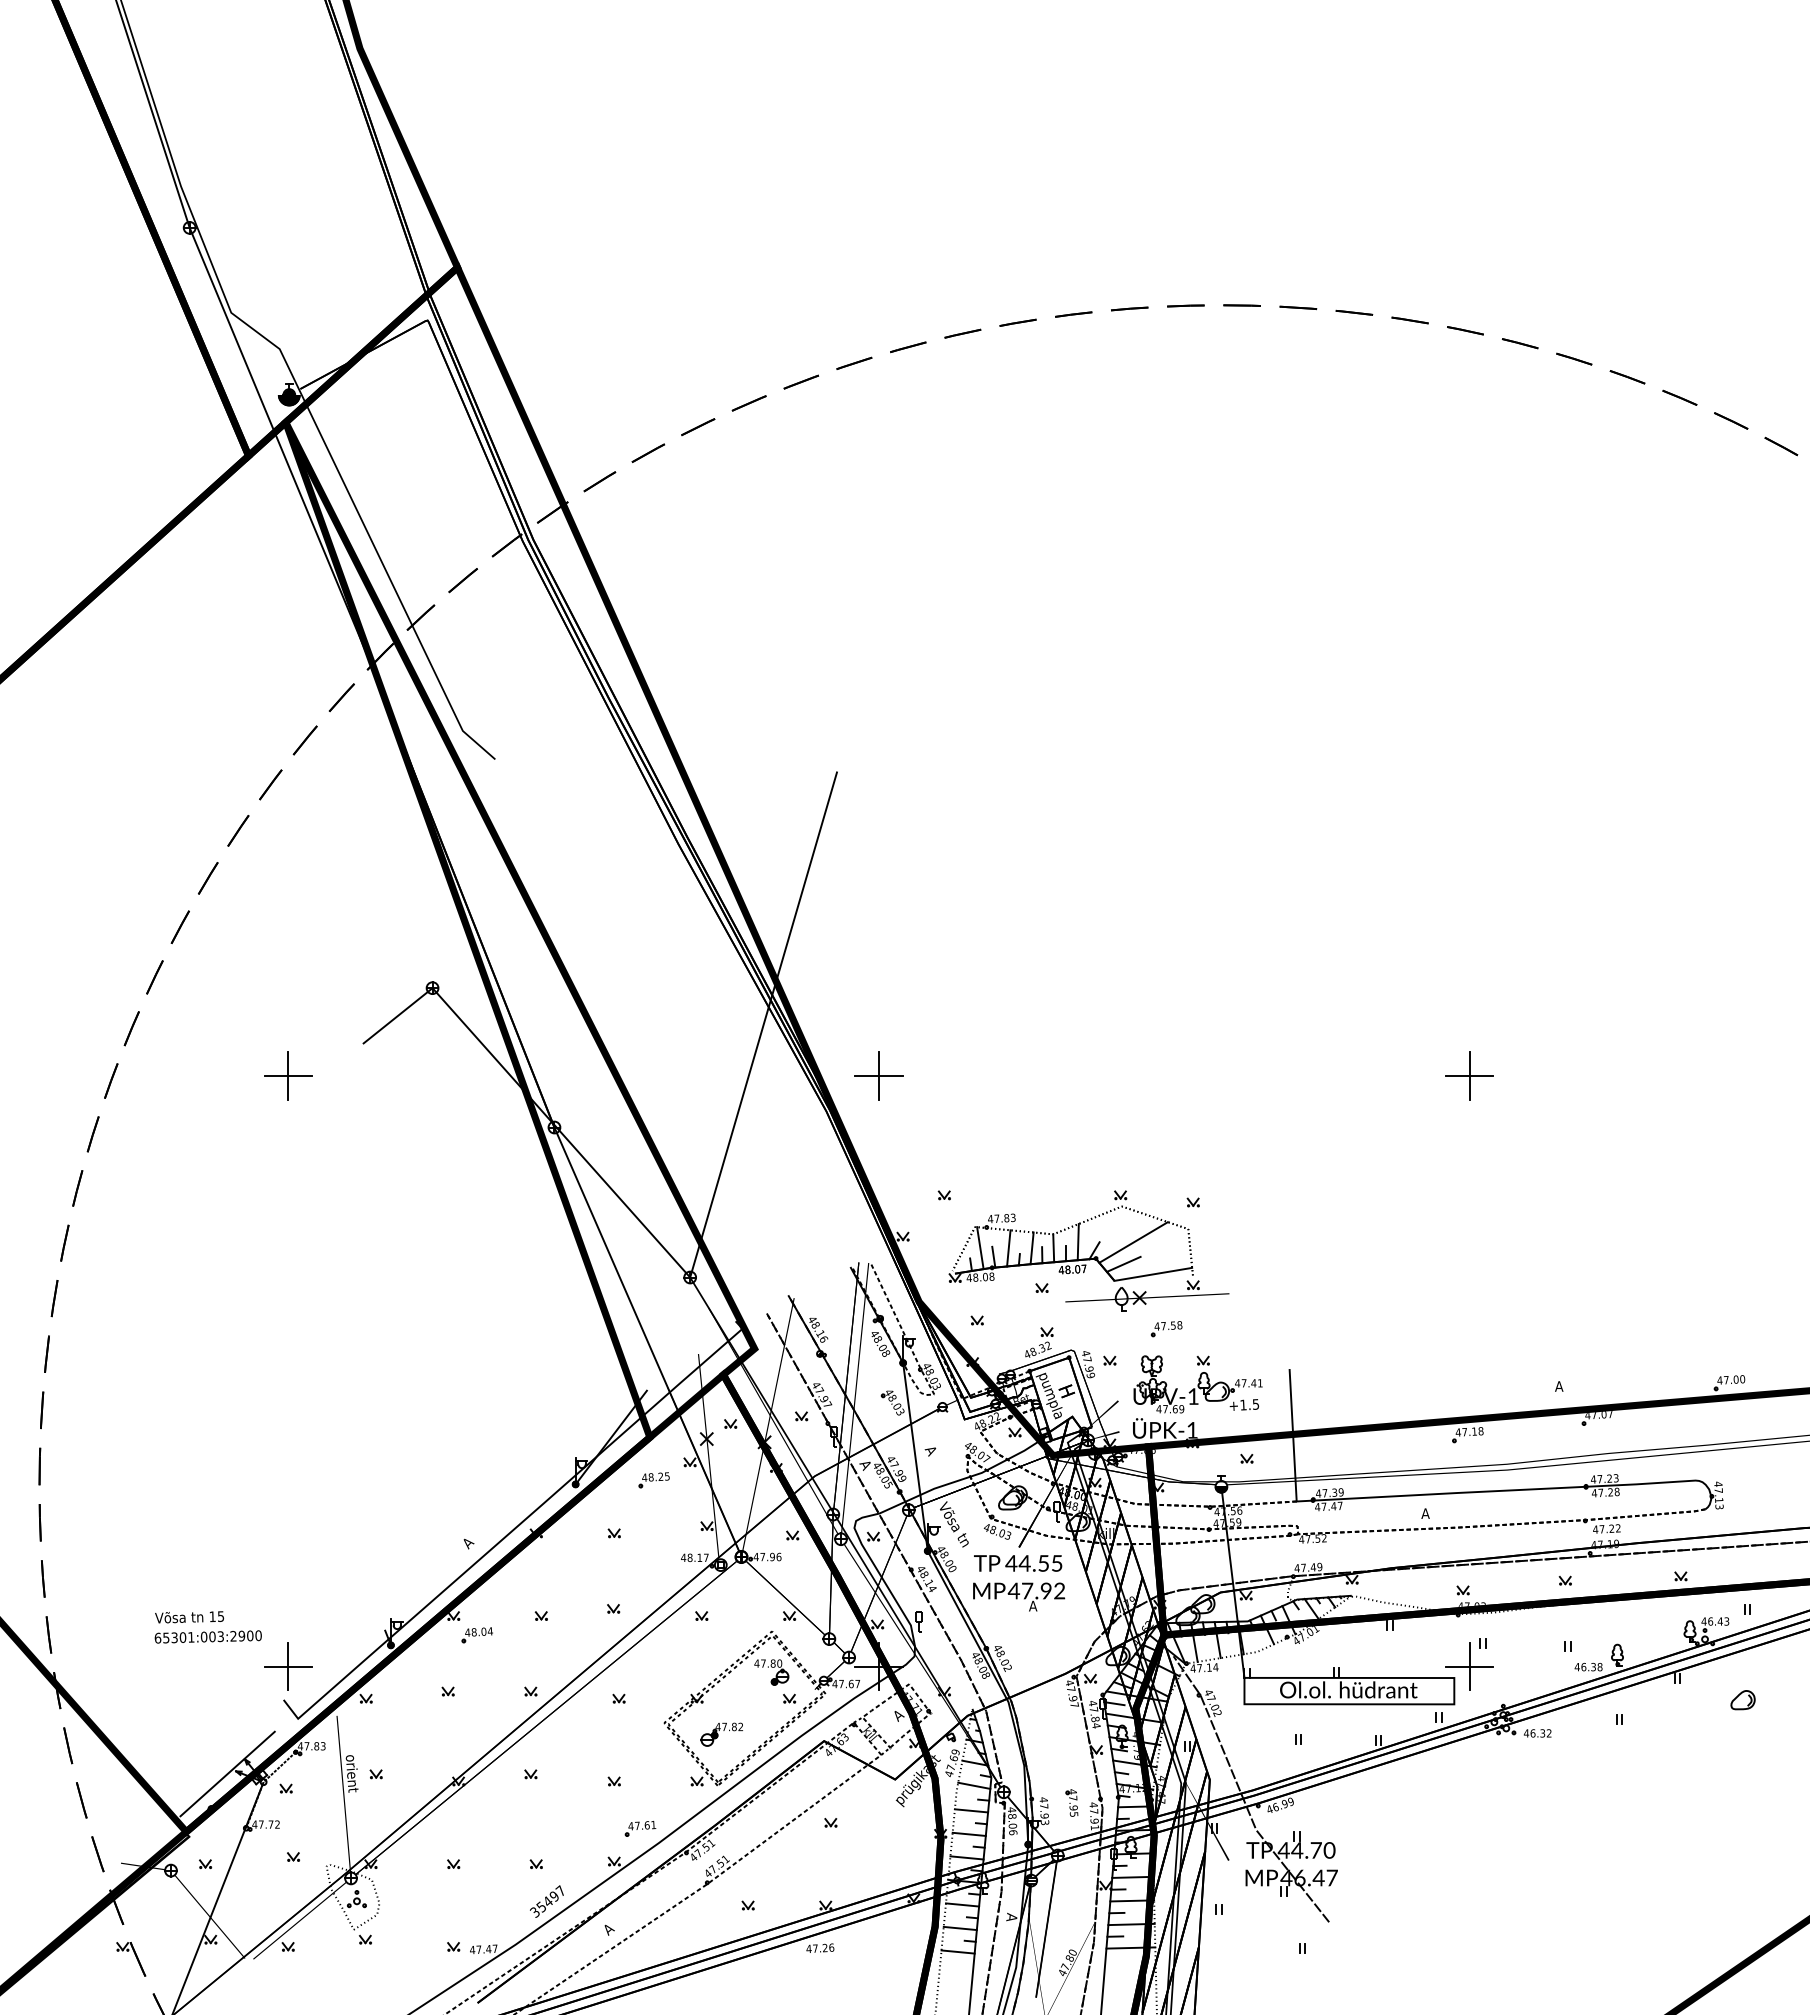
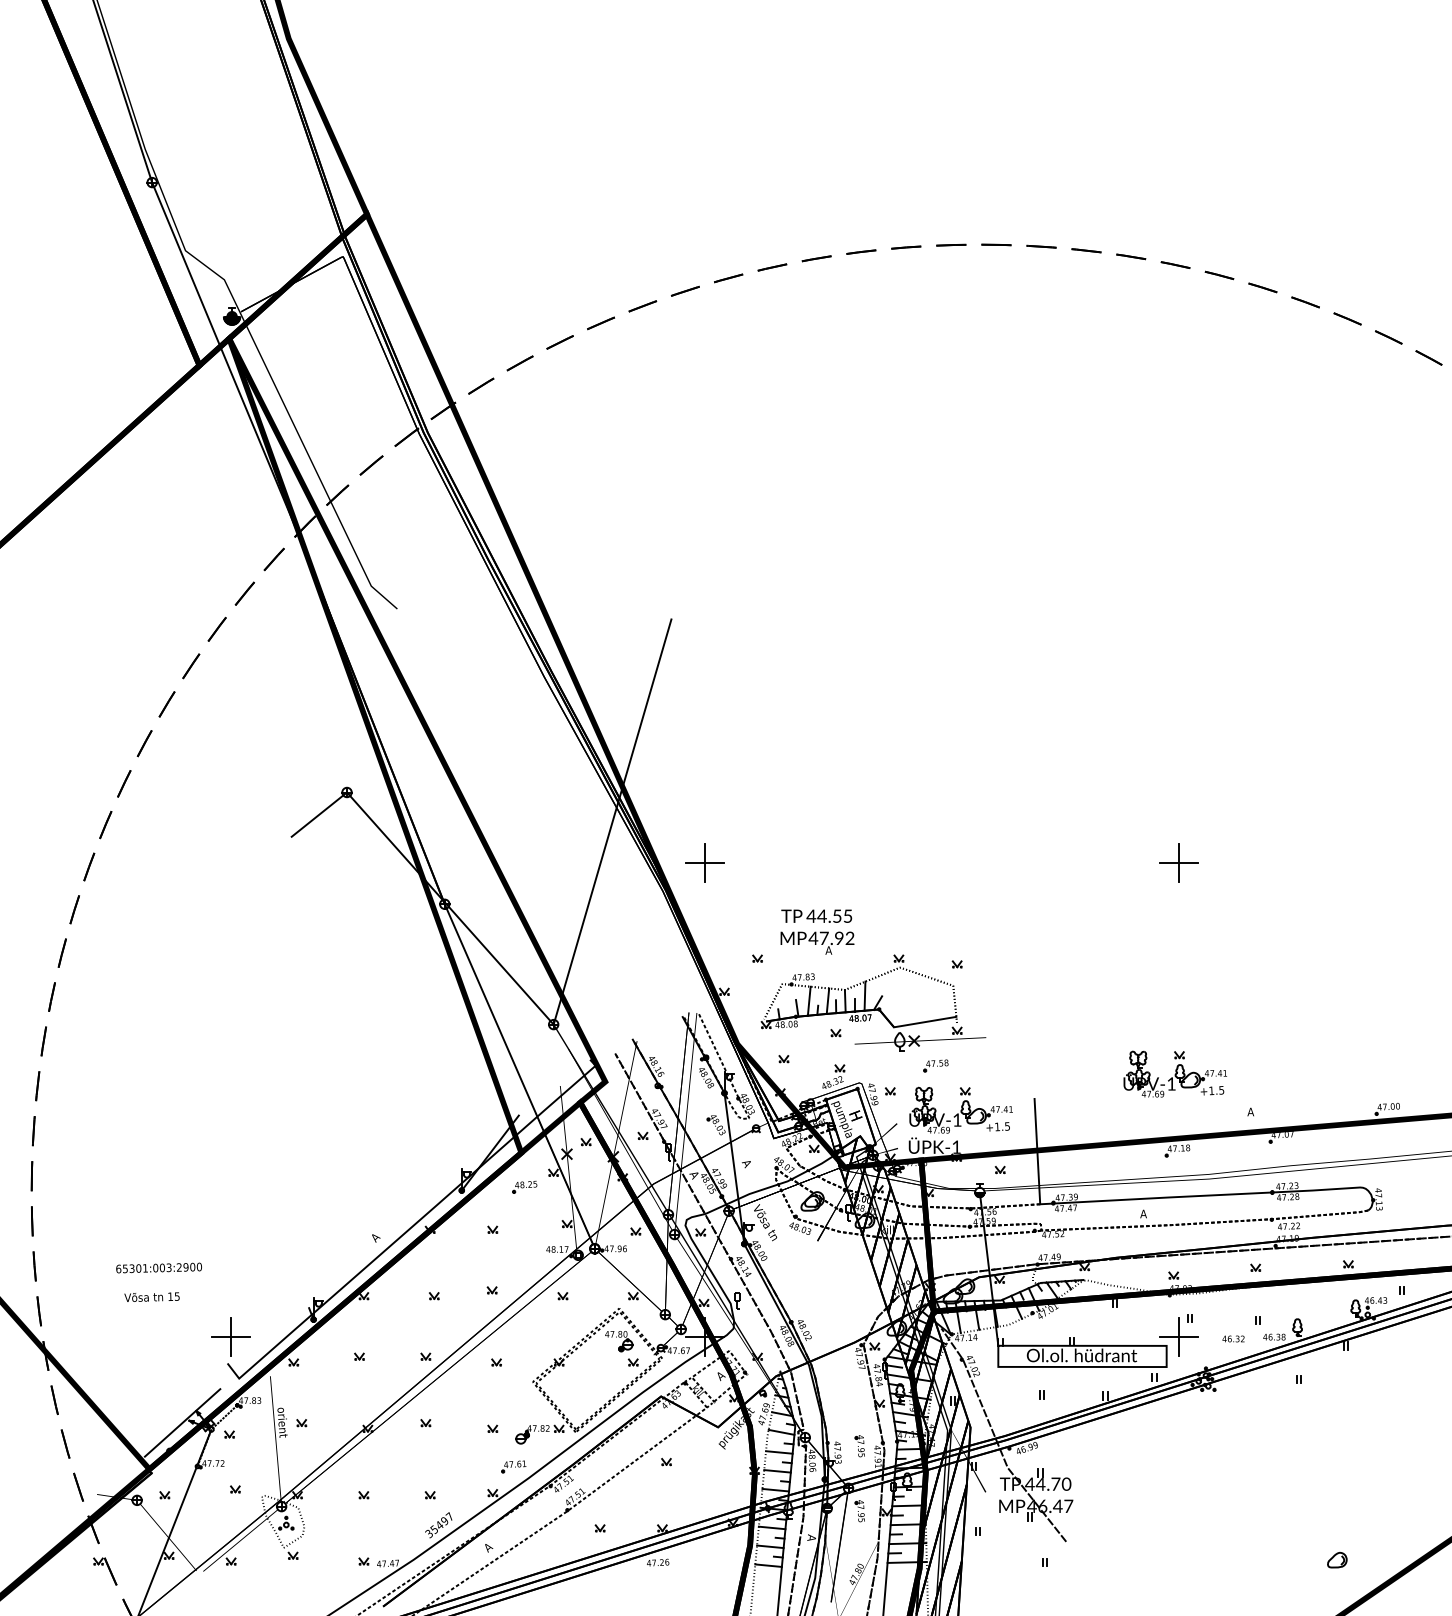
part: (288, 1075) -> (231, 862), removed
line: (1133, 1242) -> (909, 996), removed
line: (980, 1248) -> (786, 1001), removed
line: (1123, 1263) -> (901, 1013), removed
part: (1464, 1339) -> (1174, 1074), added
text: (1019, 1583) -> (817, 932), moved
part: (476, 1635) -> (382, 1311), removed
text: (207, 1636) -> (158, 1267), moved
part: (1742, 1700) -> (1336, 1560), moved
text: (1537, 1733) -> (1233, 1339), moved
part: (721, 1734) -> (532, 1434), moved
part: (1071, 1883) -> (859, 1510), added

